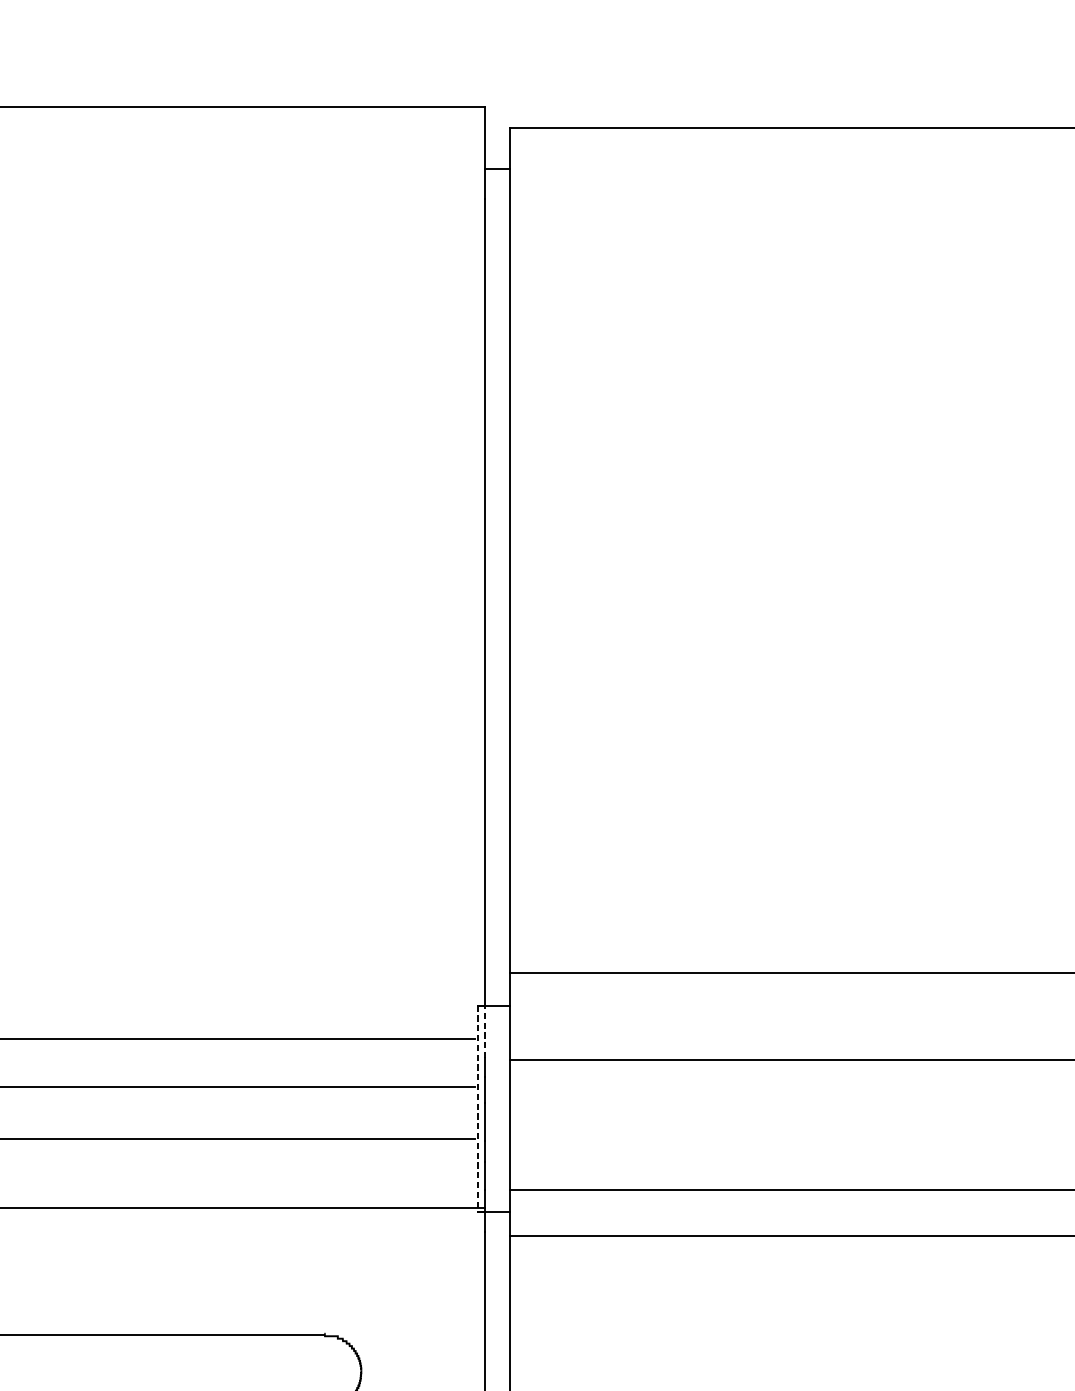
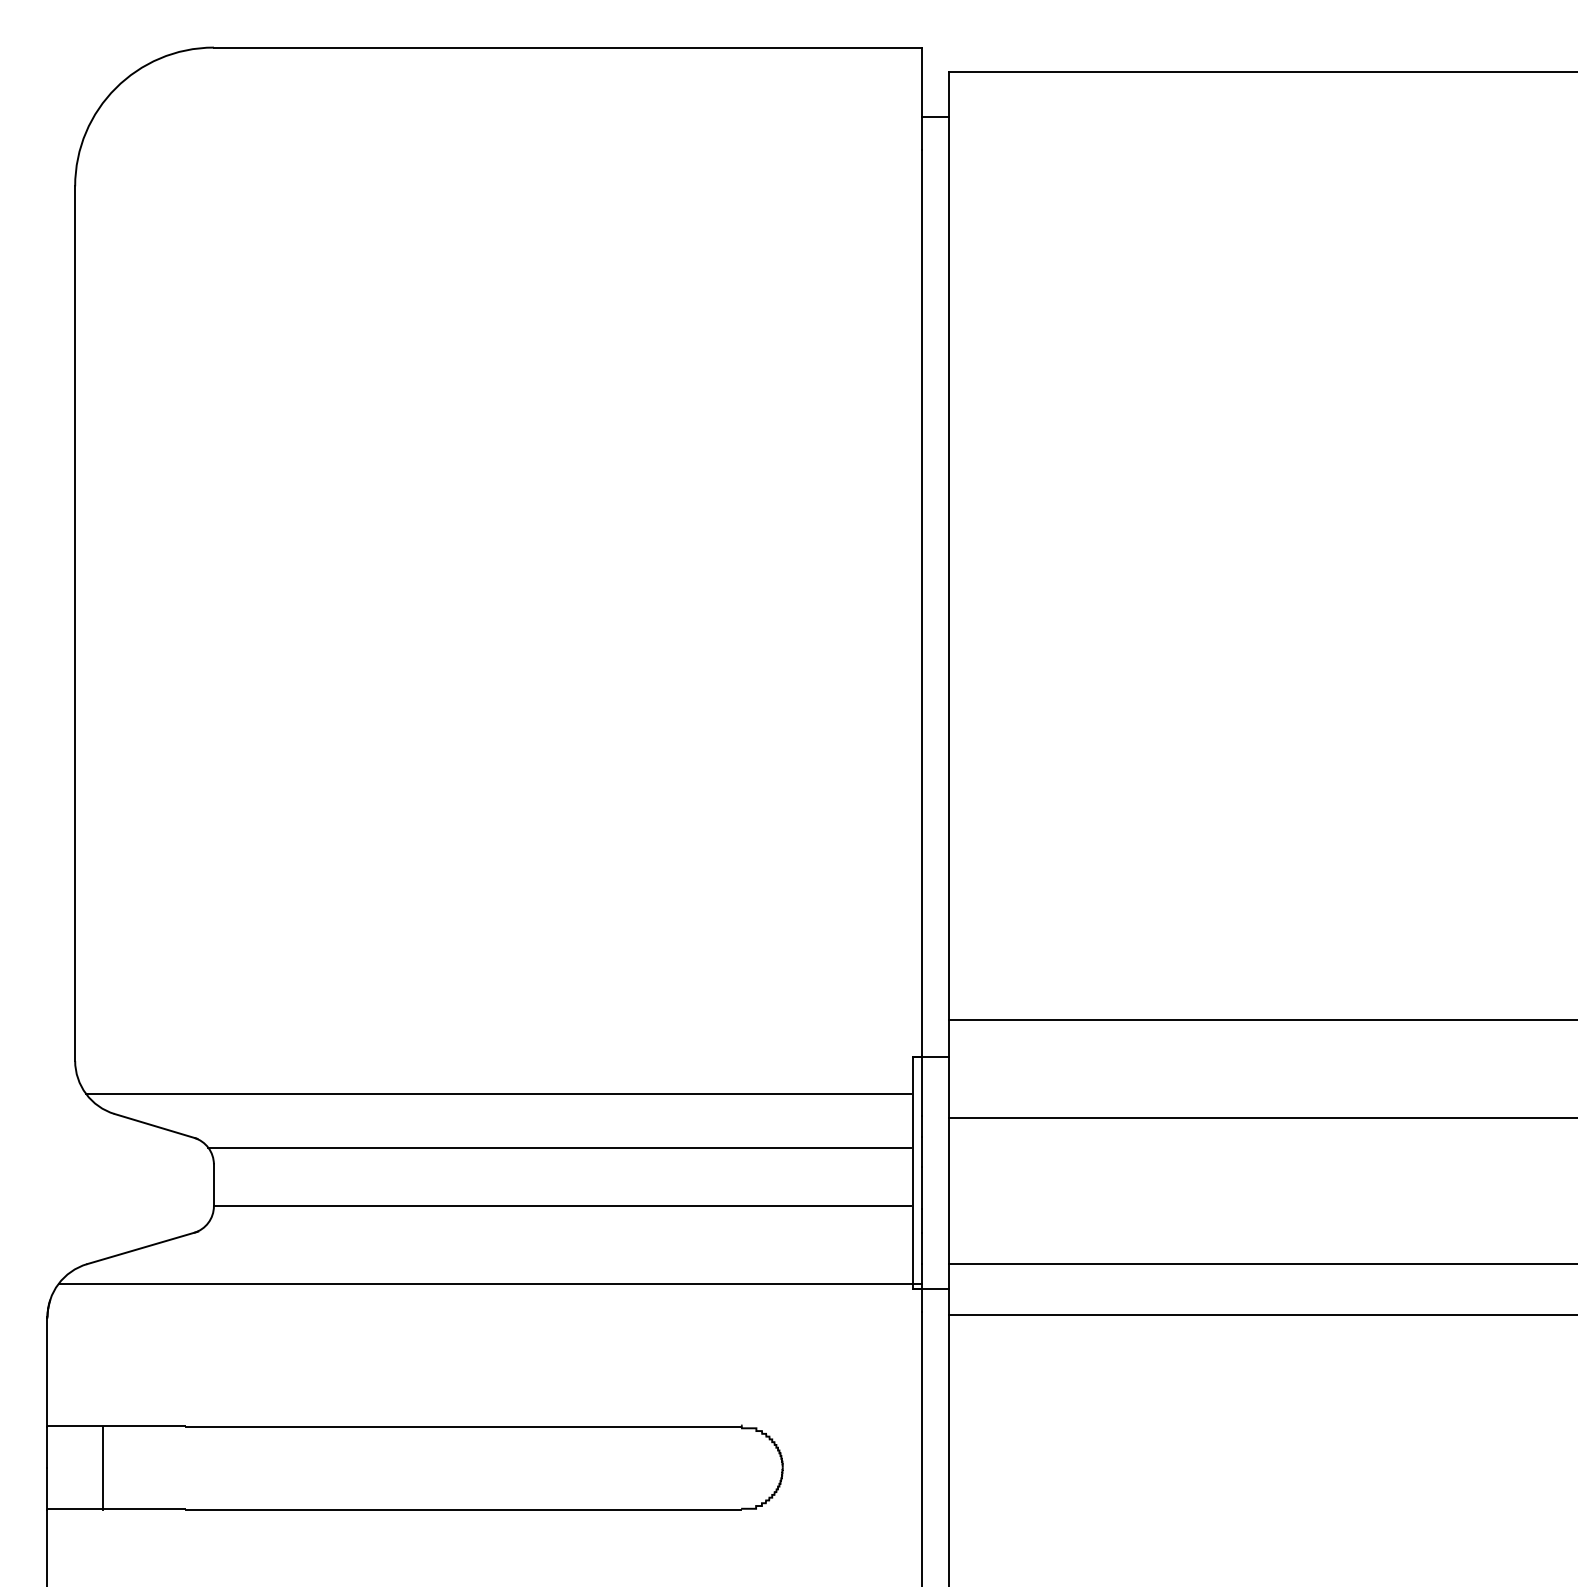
line: (484, 1031) -> (921, 1085), dashed -> solid
line: (477, 1108) -> (913, 1172), dashed -> solid

